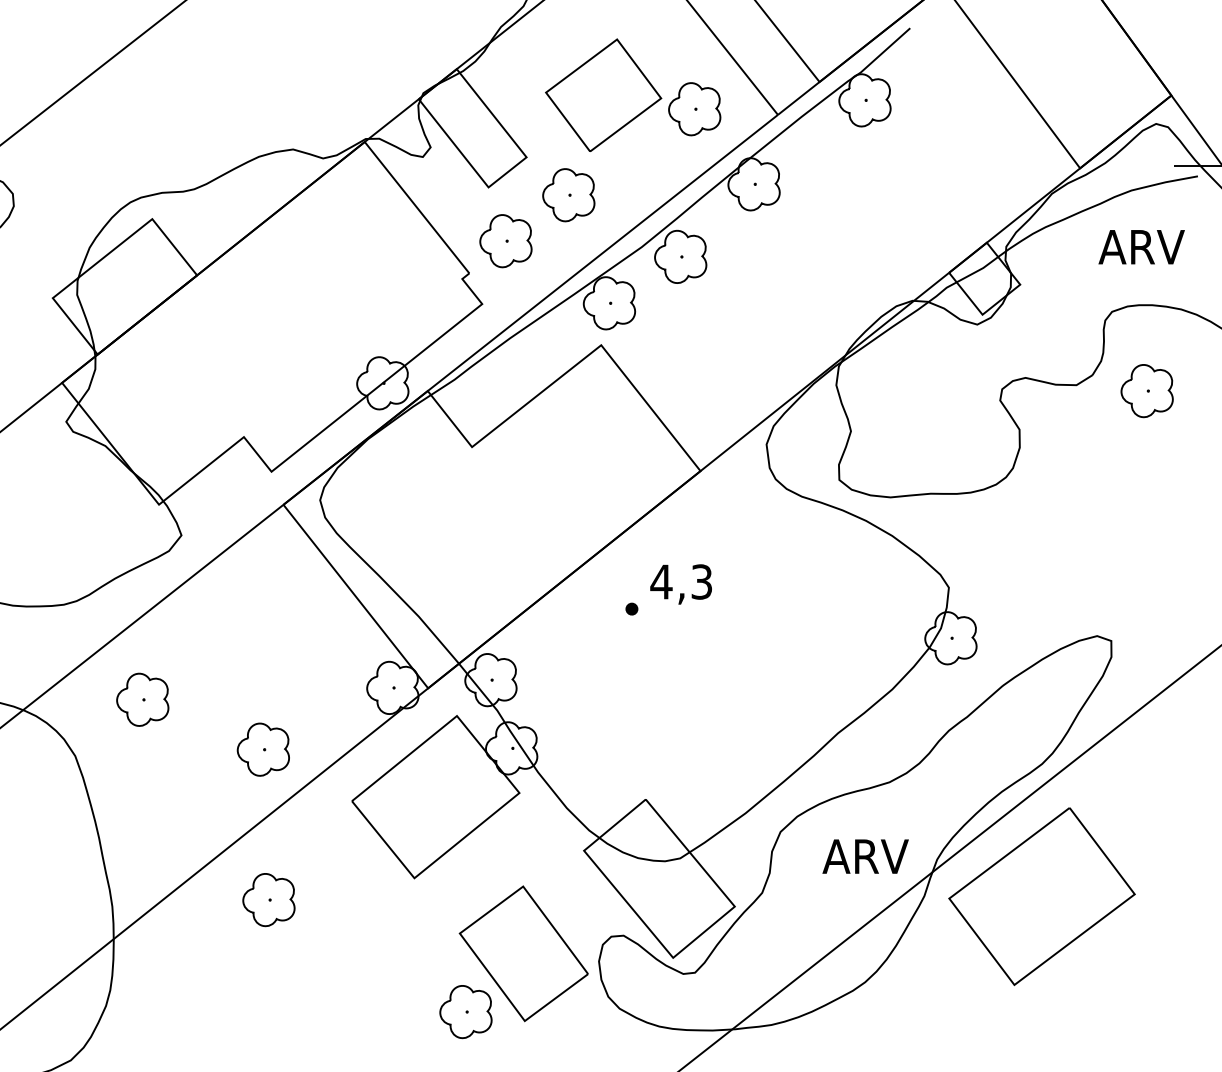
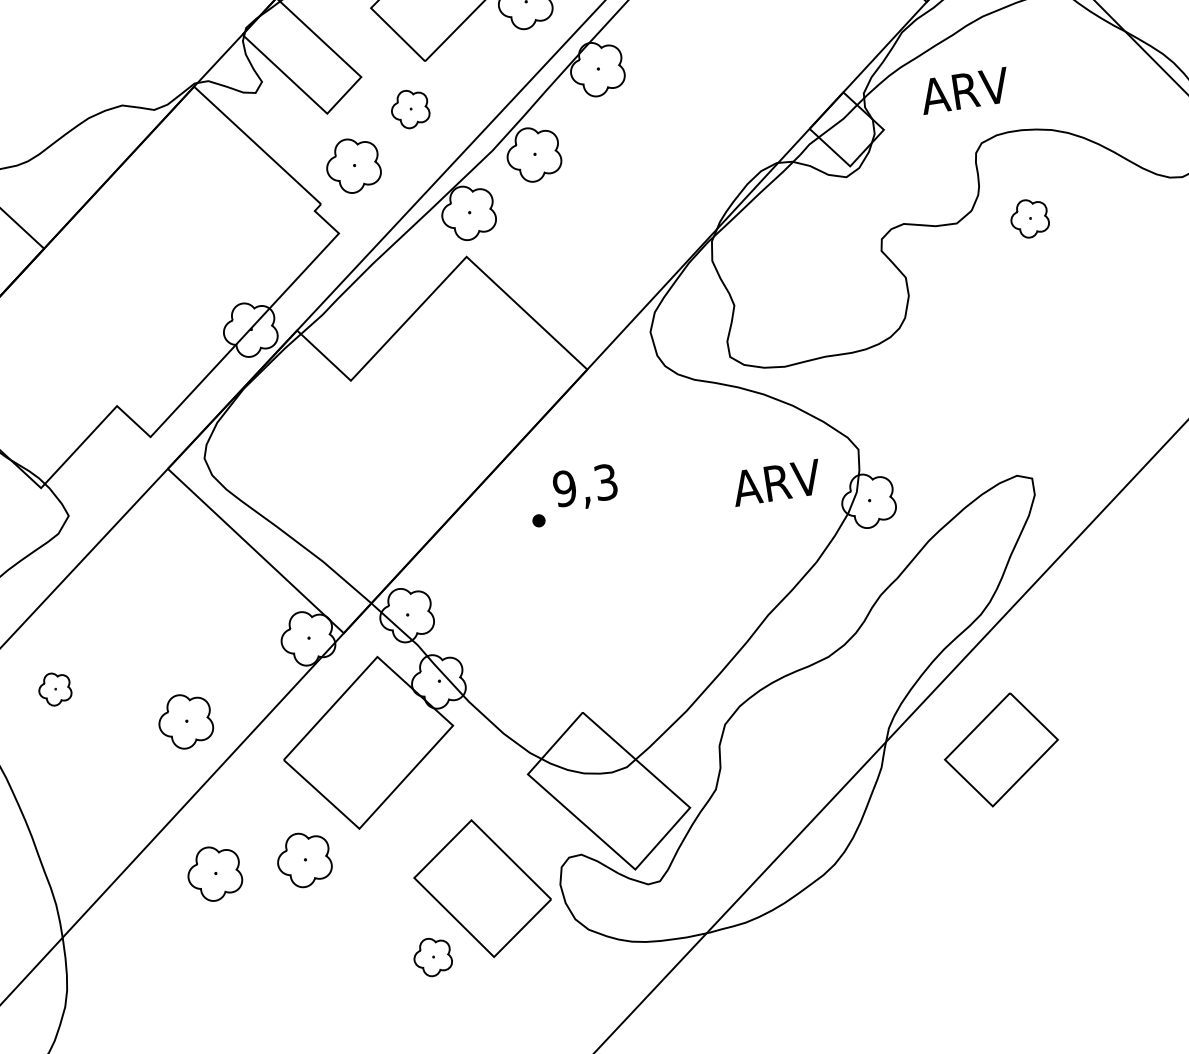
part: (568, 195) -> (409, 109), size x0.7
text: (1141, 247) -> (964, 91), moved
part: (1146, 391) -> (1029, 218), size x0.7
text: (661, 581) -> (564, 488), 4,3 -> 9,3
part: (142, 699) -> (54, 689), size x0.6
text: (865, 856) -> (776, 482), moved
part: (1041, 896) -> (1000, 749), size x0.6
part: (356, 900) -> (303, 860), added
part: (465, 1012) -> (432, 957), size x0.7

